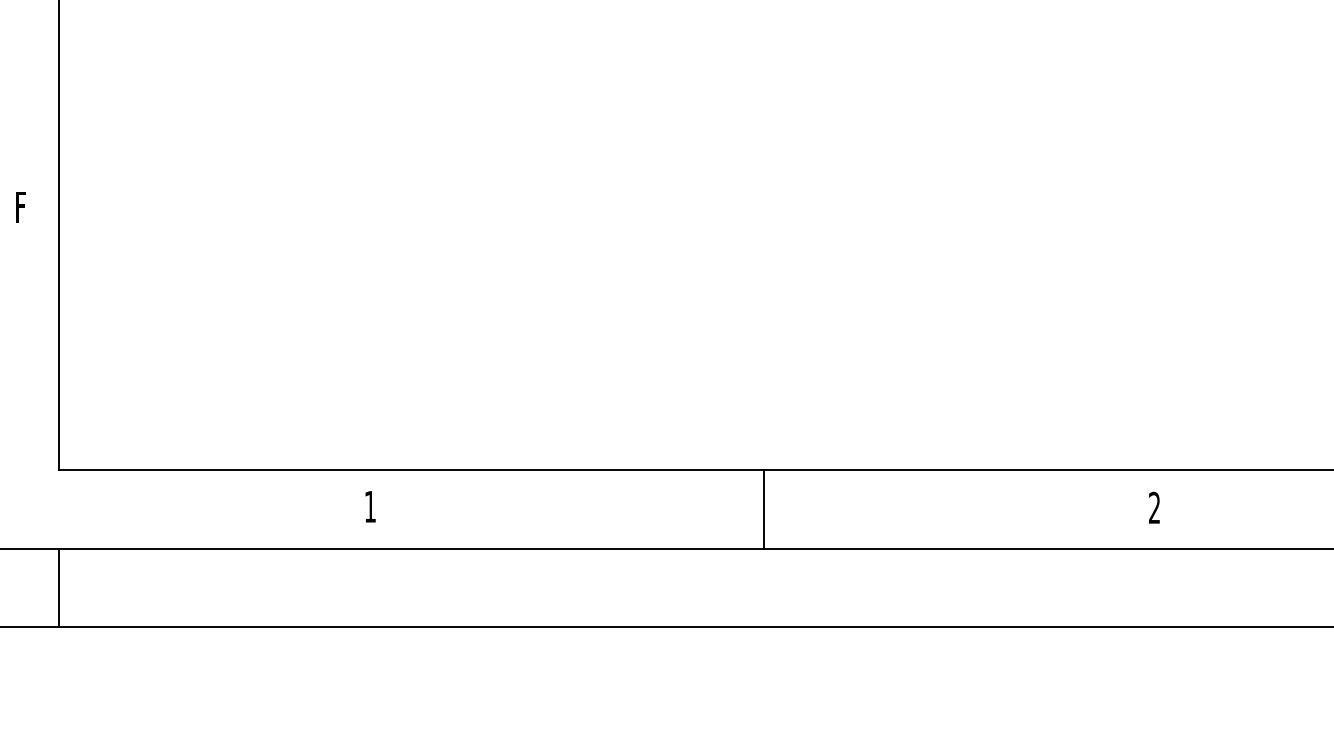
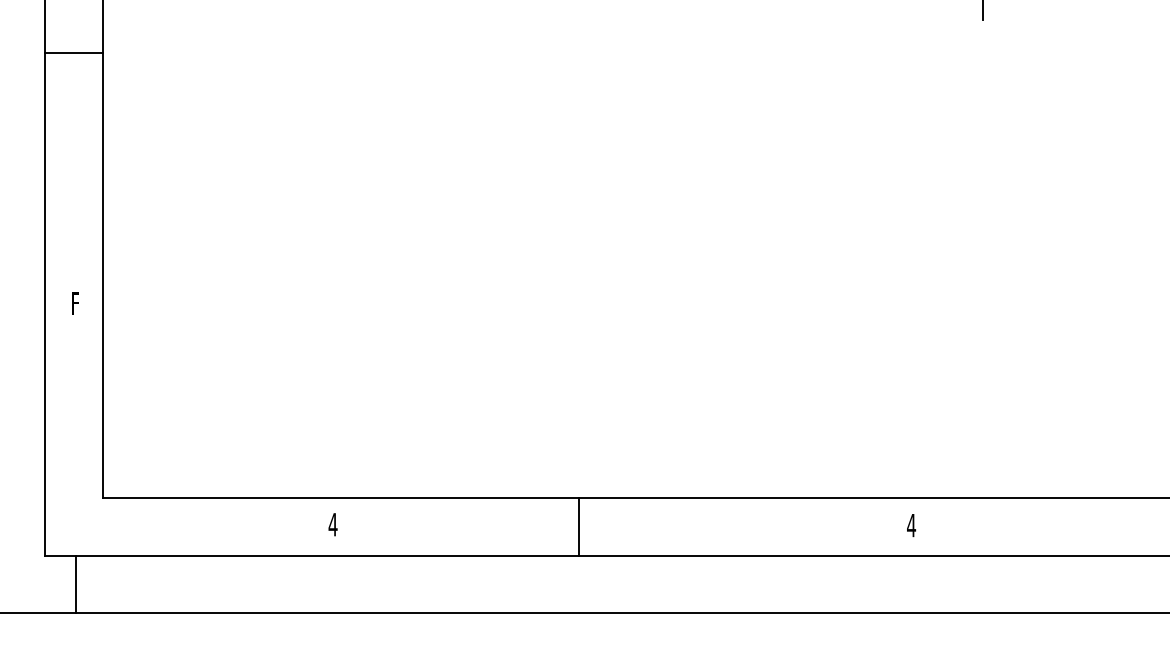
text: (369, 506) -> (332, 524), 1 -> 4
text: (1154, 507) -> (911, 525), 2 -> 4
line: (764, 509) -> (579, 526), moved
line: (59, 587) -> (76, 584), moved

